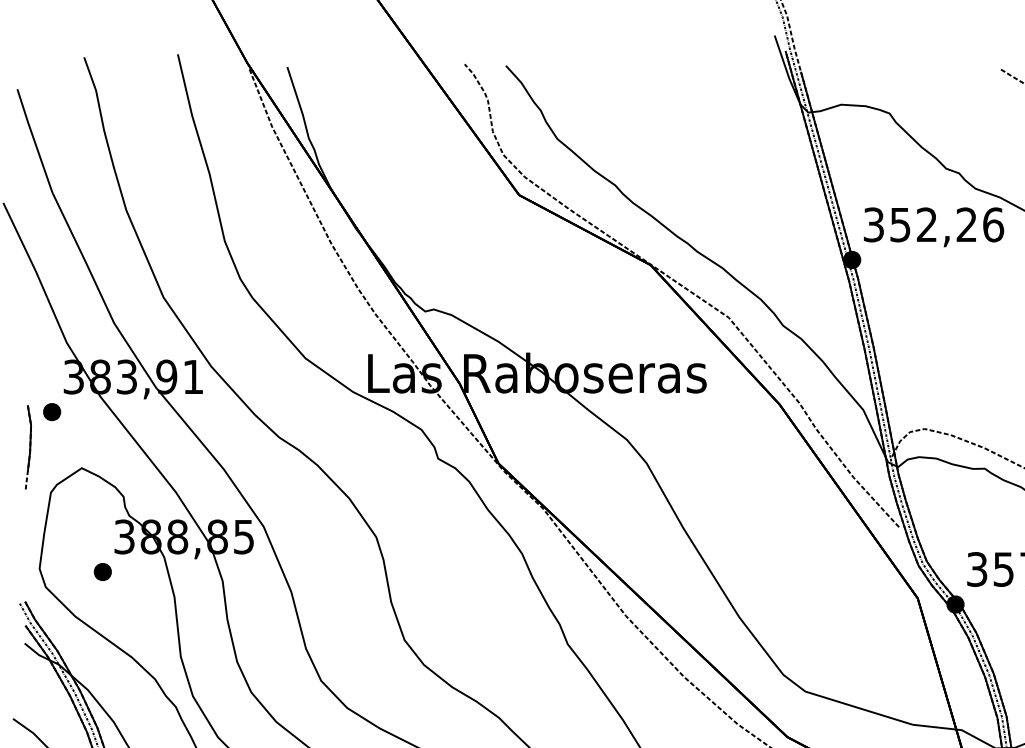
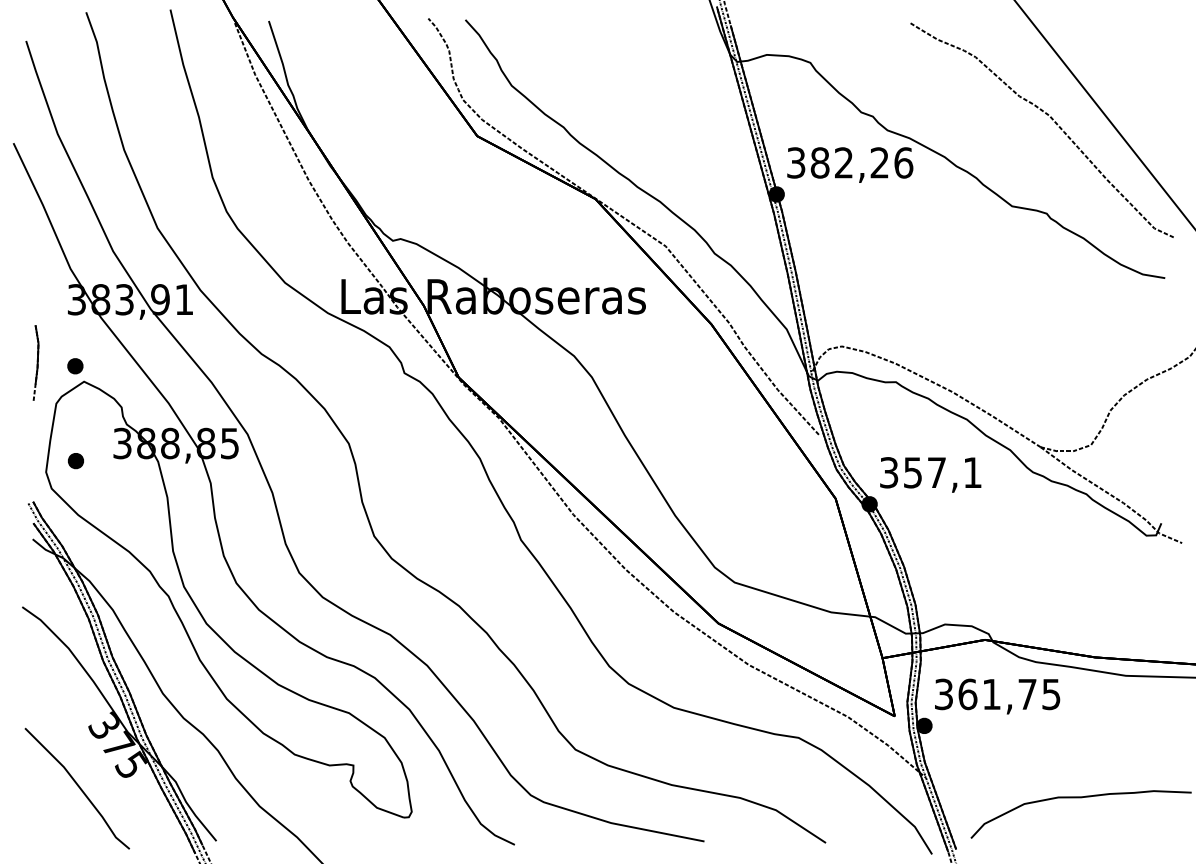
text: (899, 224) -> (819, 162), 352,26 -> 382,26
part: (52, 412) -> (75, 366), moved
part: (102, 572) -> (75, 461), moved

